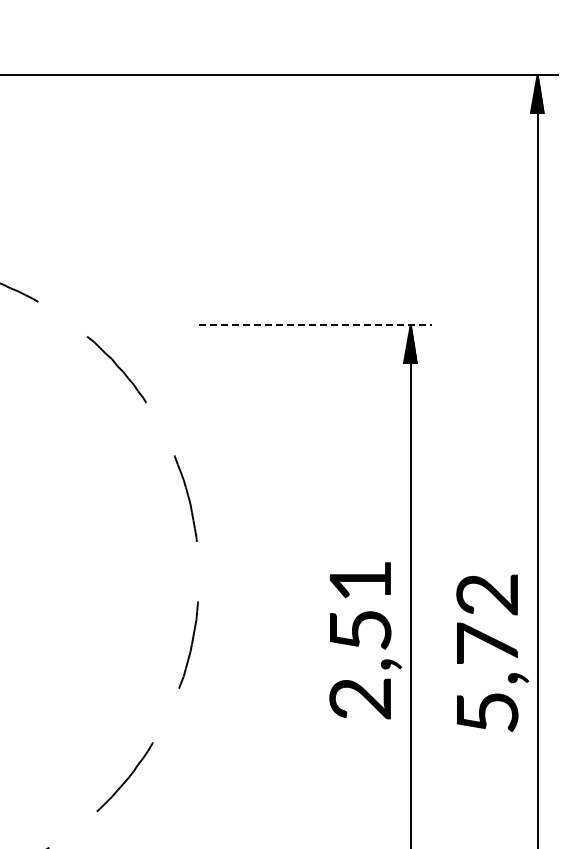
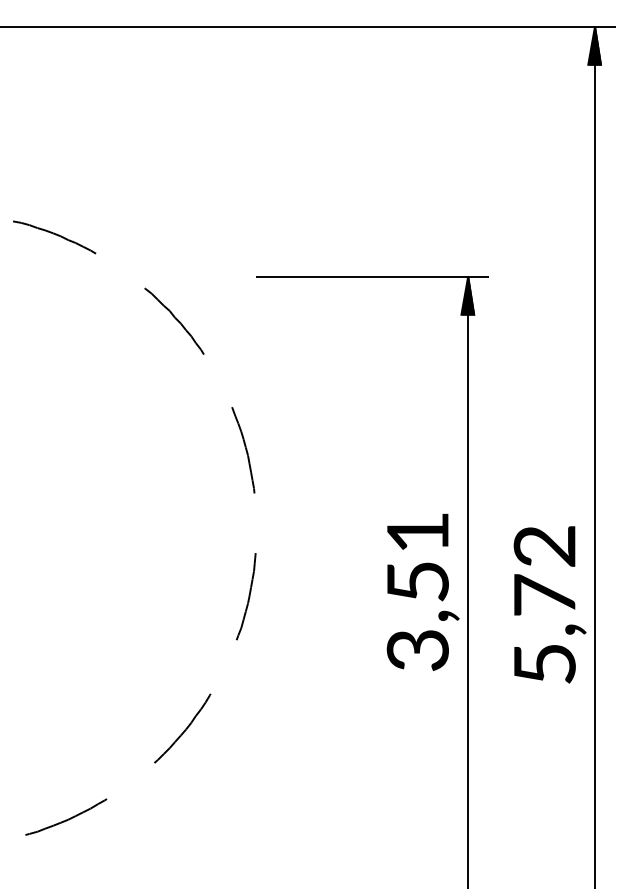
line: (315, 324) -> (373, 276), dashed -> solid
text: (360, 699) -> (417, 650), 2,51 -> 3,51

